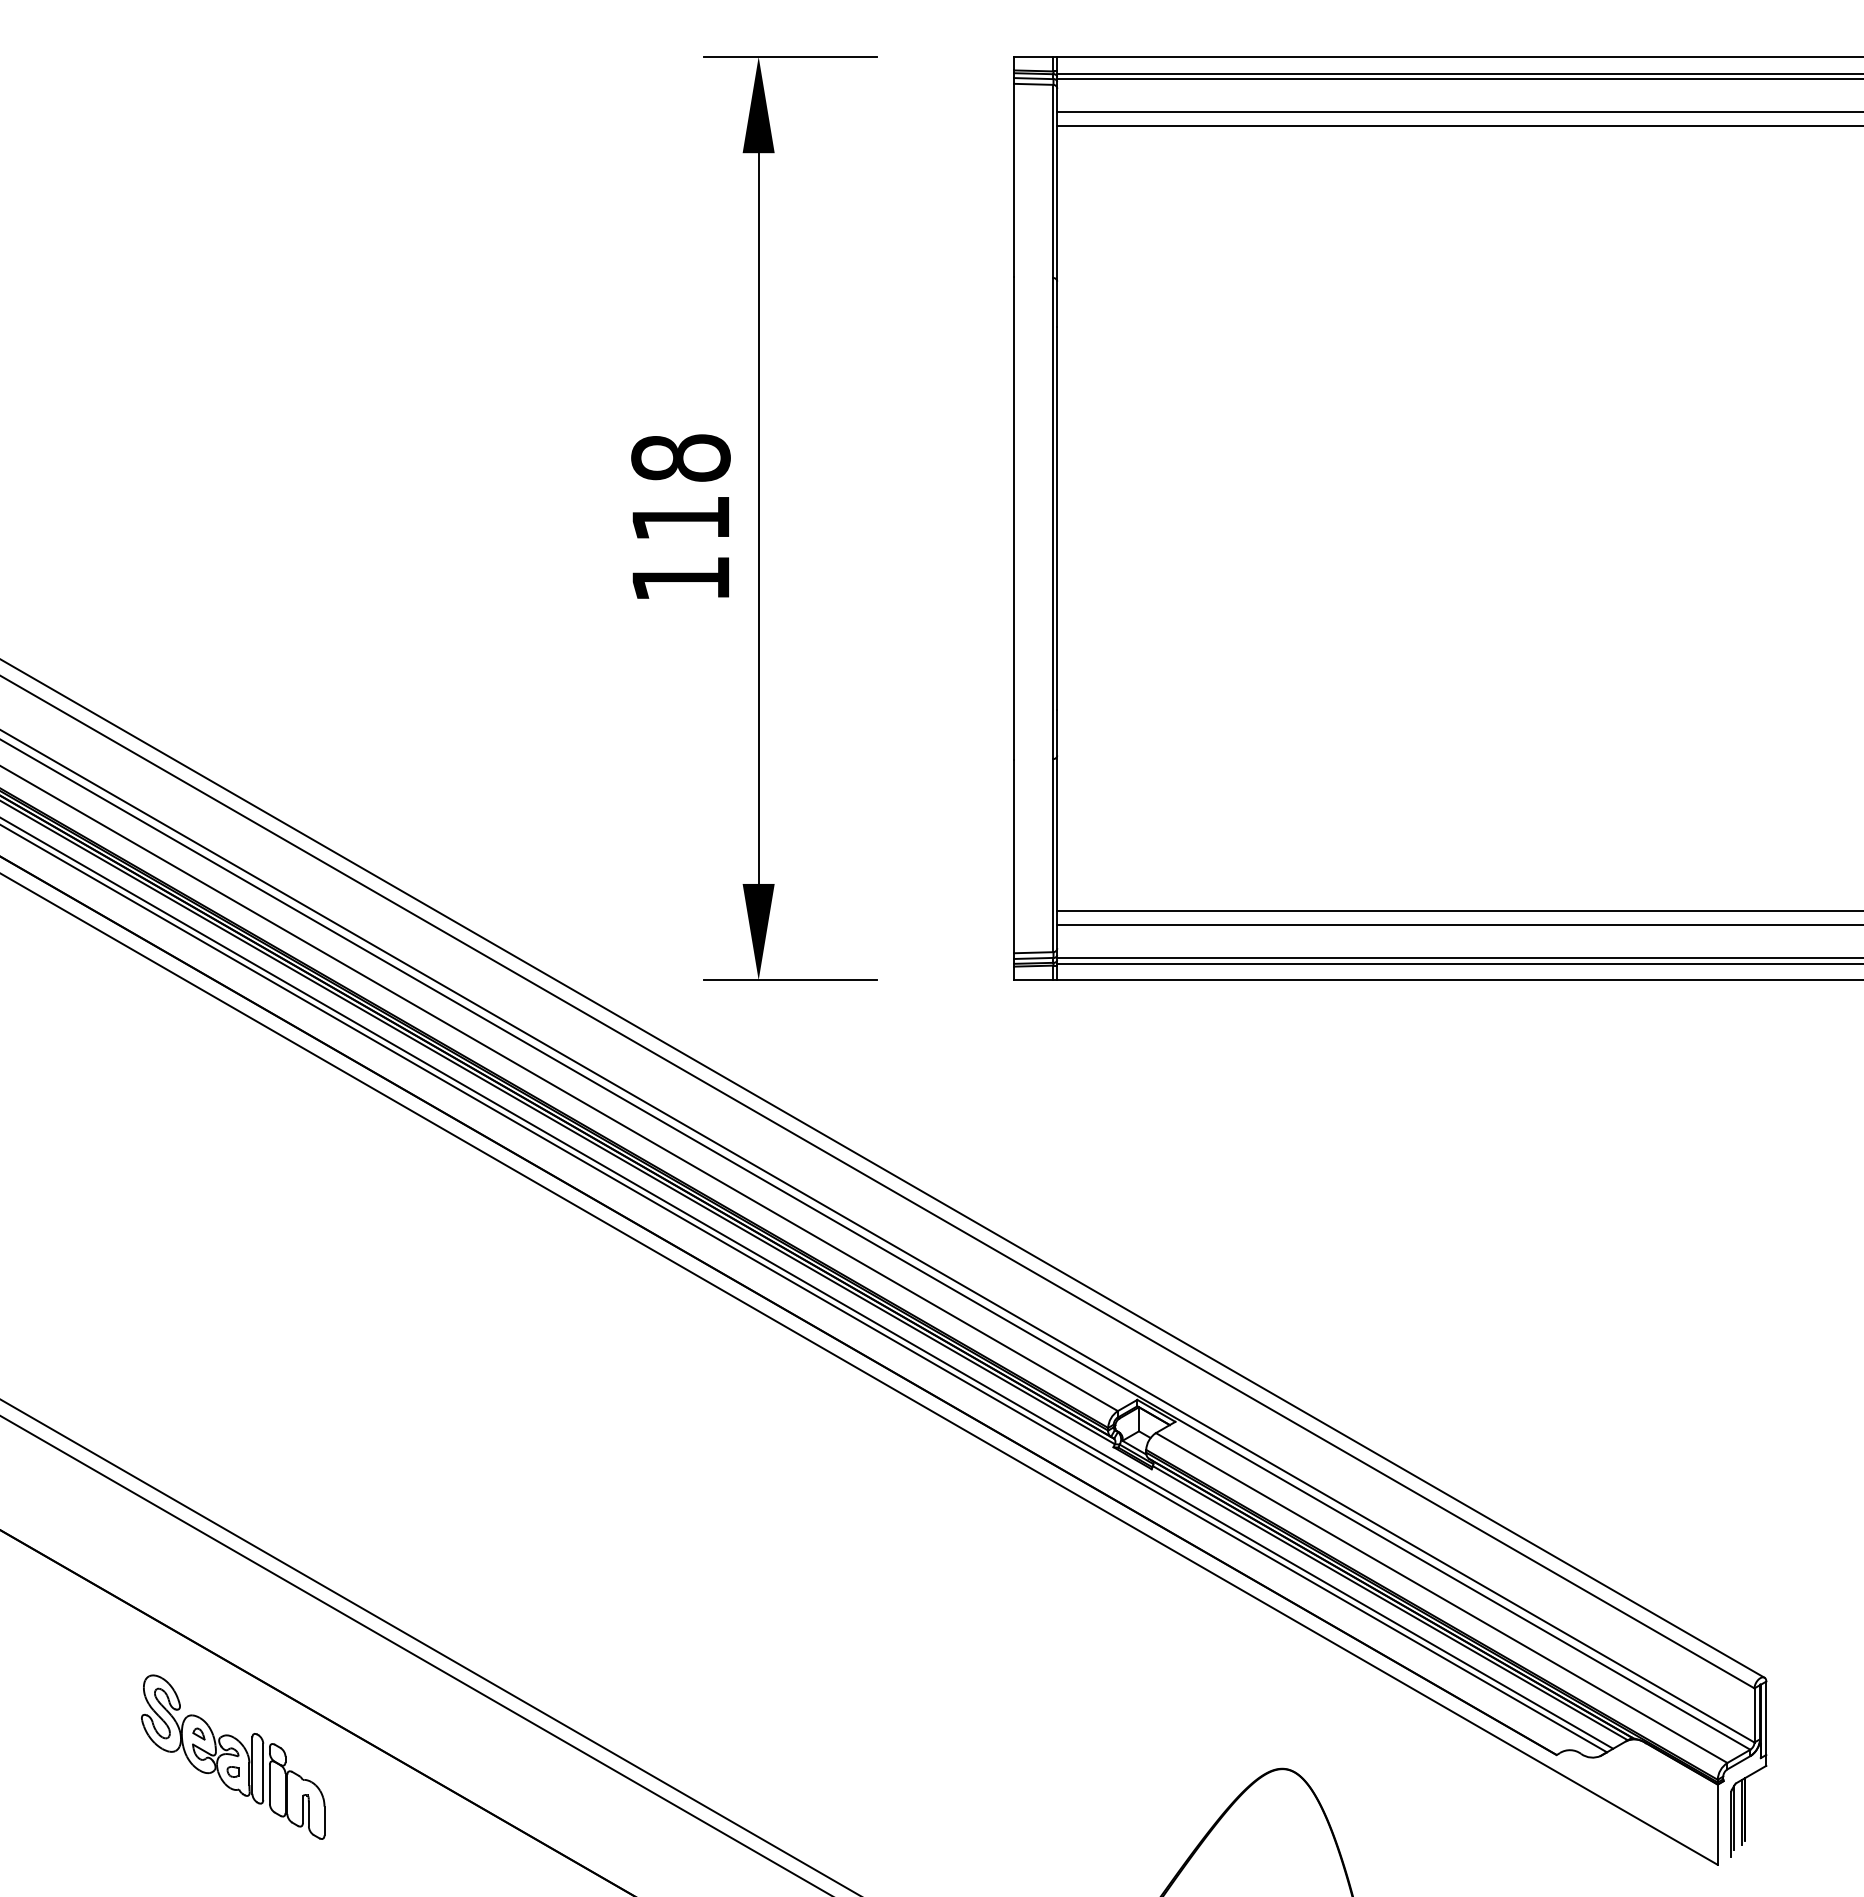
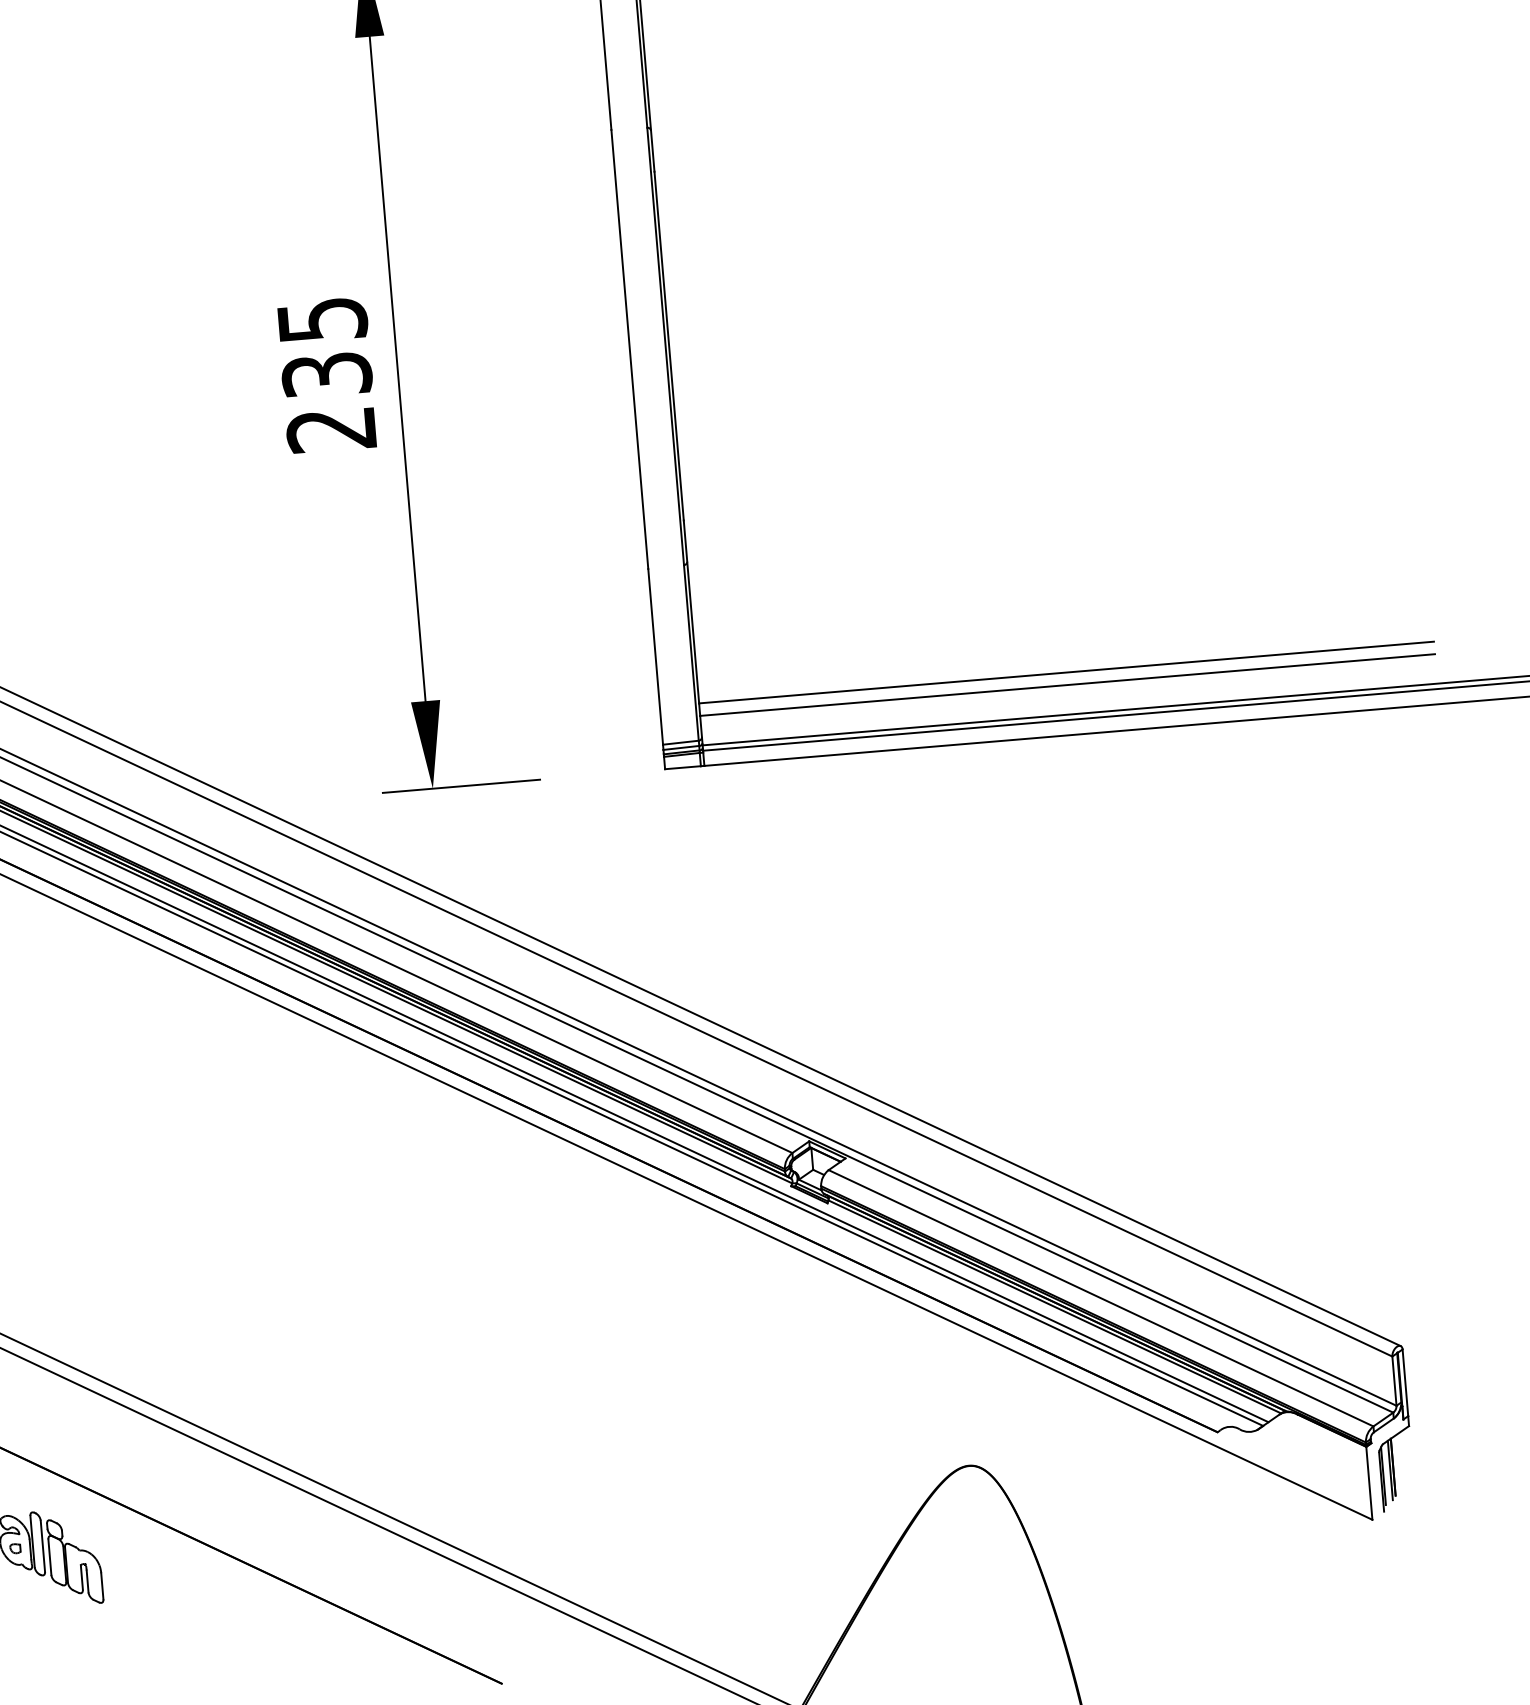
text: (680, 518) -> (326, 374), 118 -> 235

